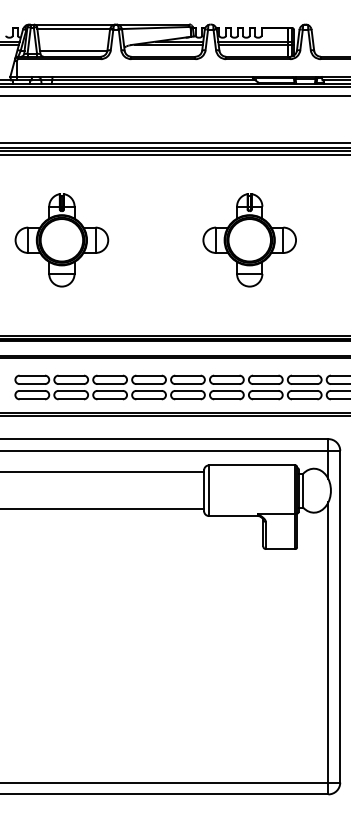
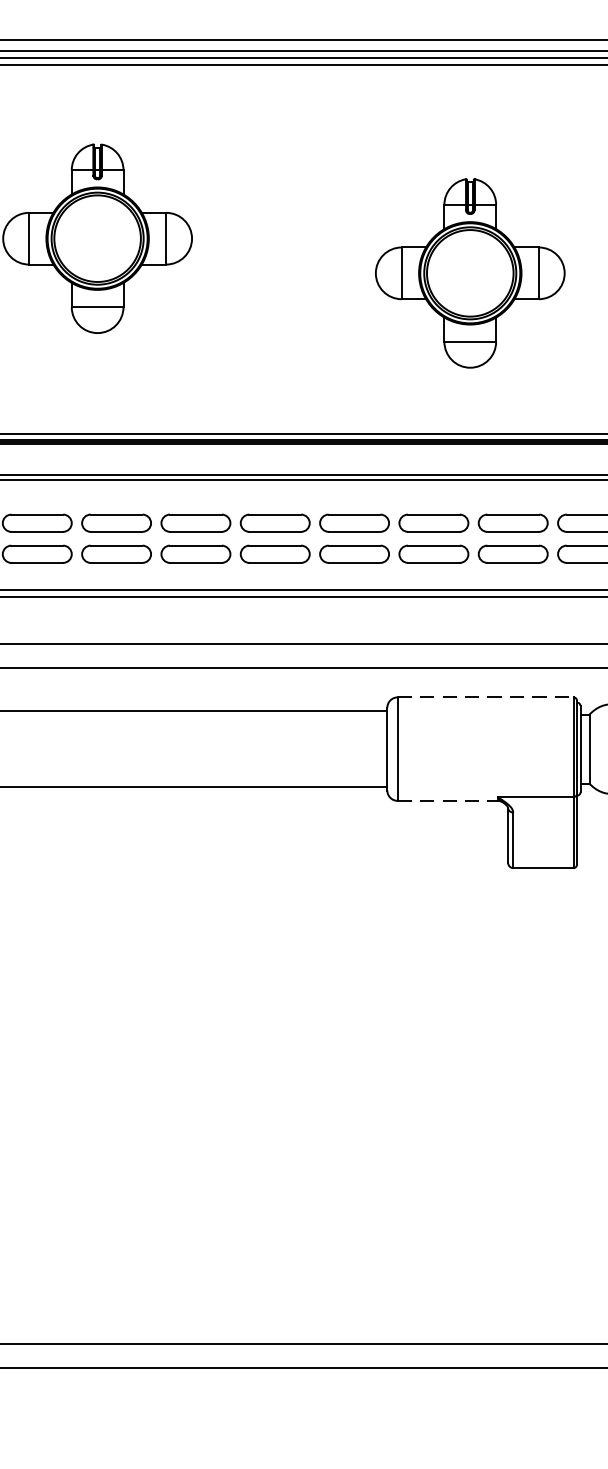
part: (249, 240) -> (469, 273), moved
line: (252, 465) -> (486, 697), solid -> dashed
line: (233, 516) -> (447, 801), solid -> dashed

